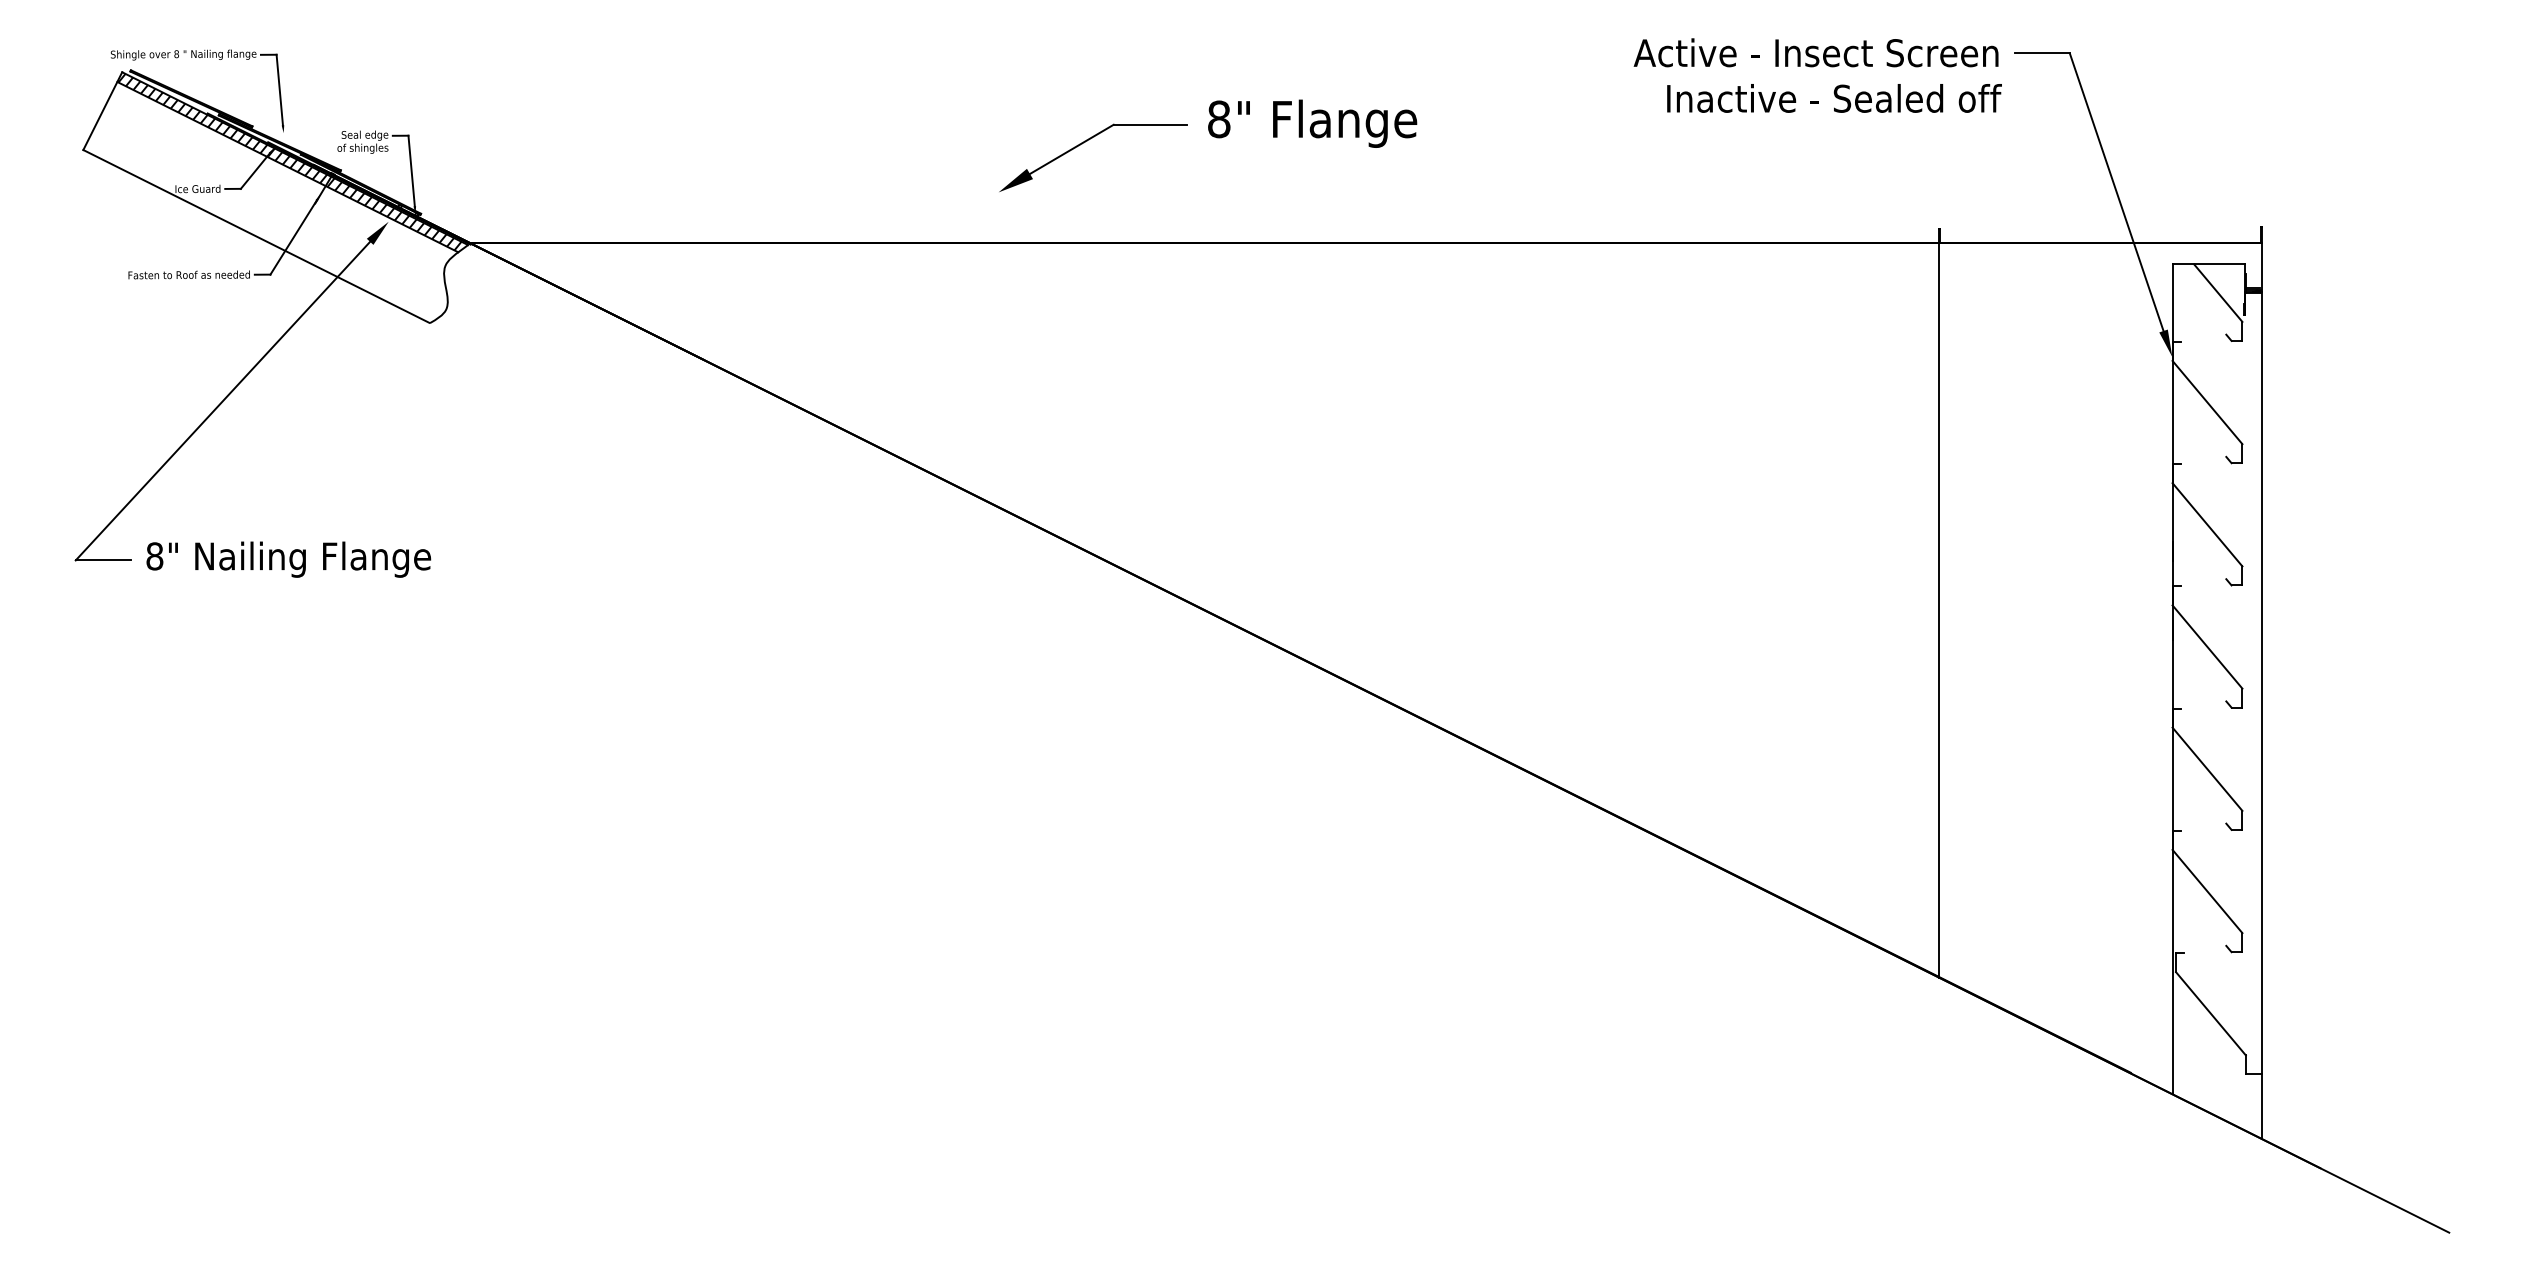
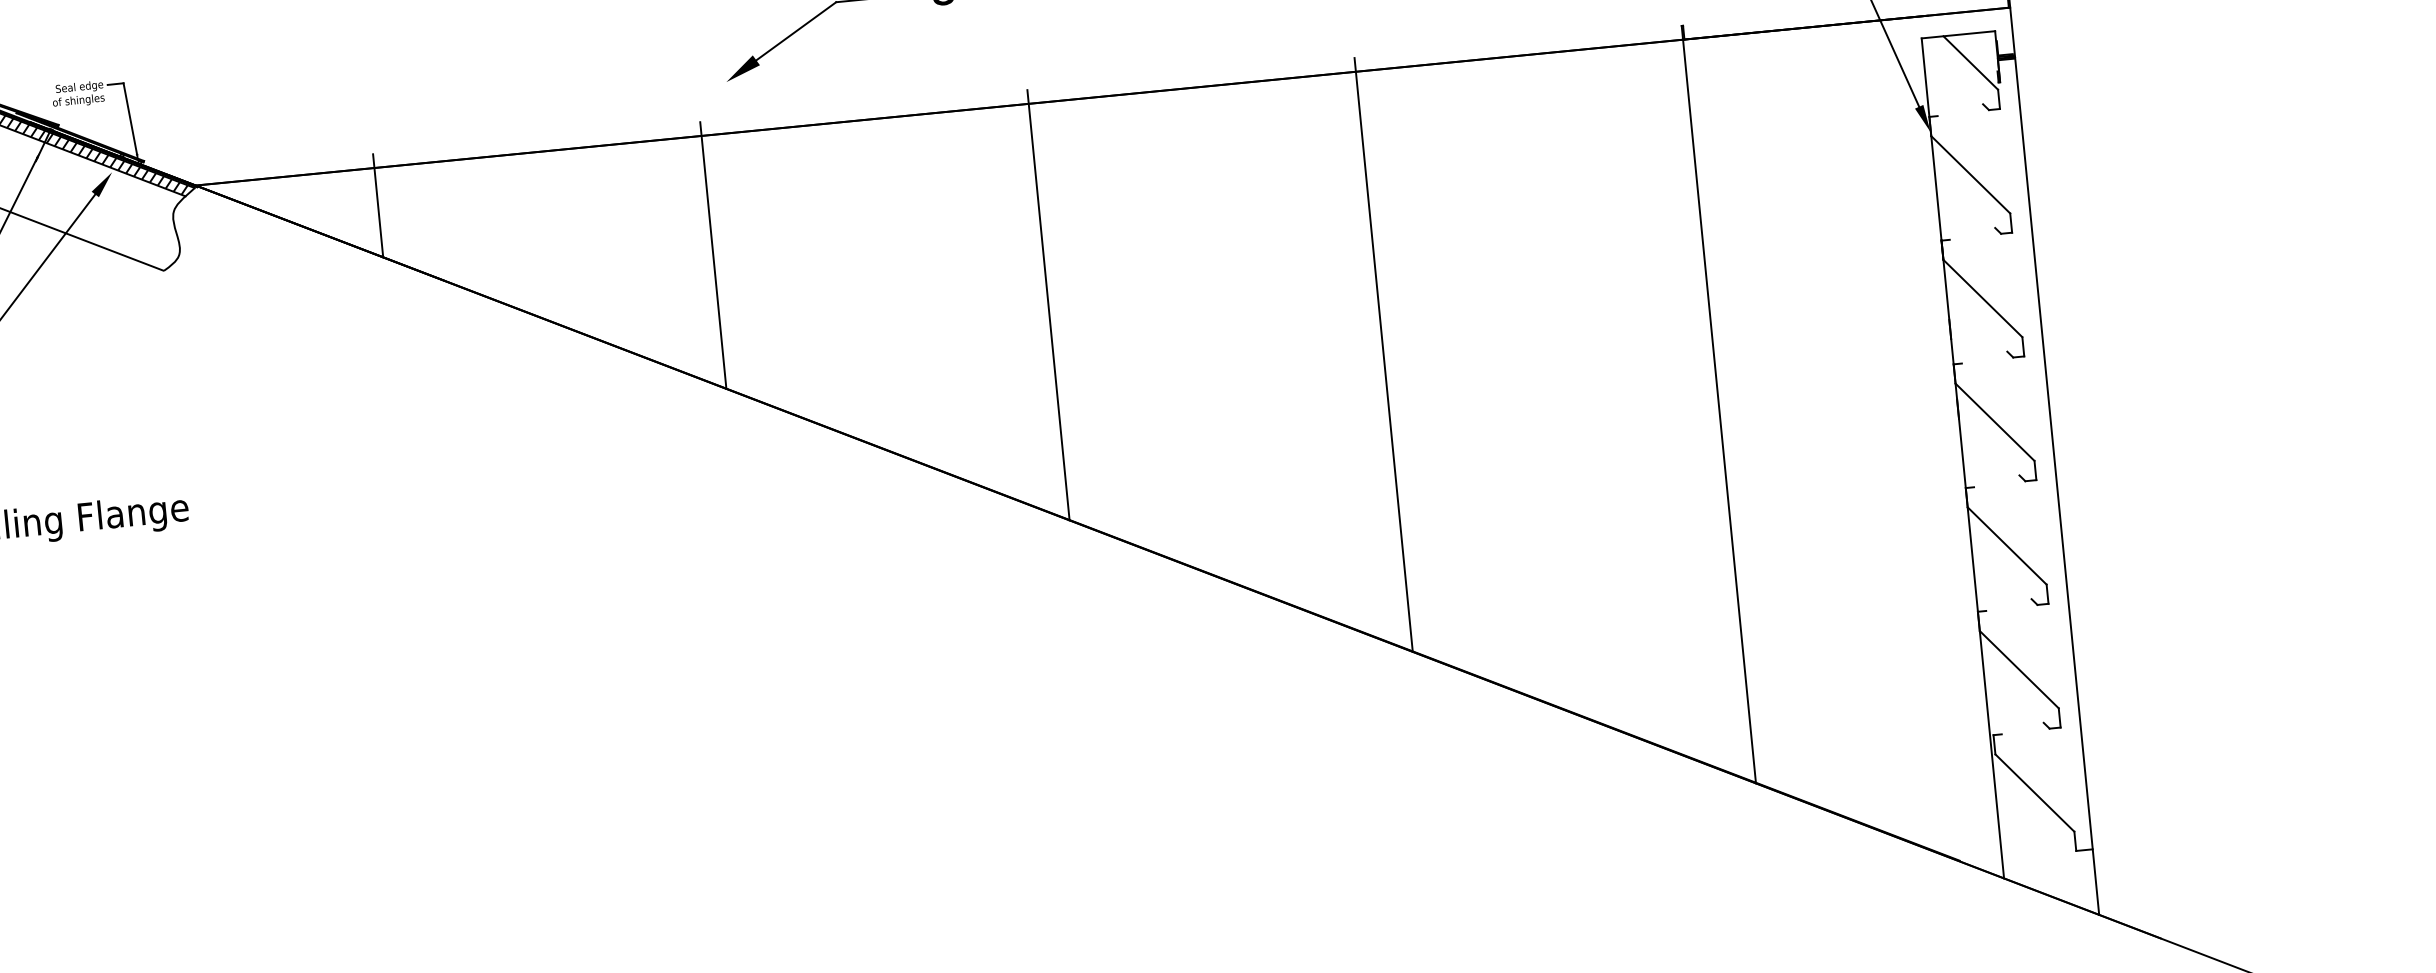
line: (645, 280) -> (377, 206), added
line: (969, 360) -> (713, 255), added
line: (1292, 441) -> (1048, 305), added
line: (1615, 522) -> (1383, 354), added

